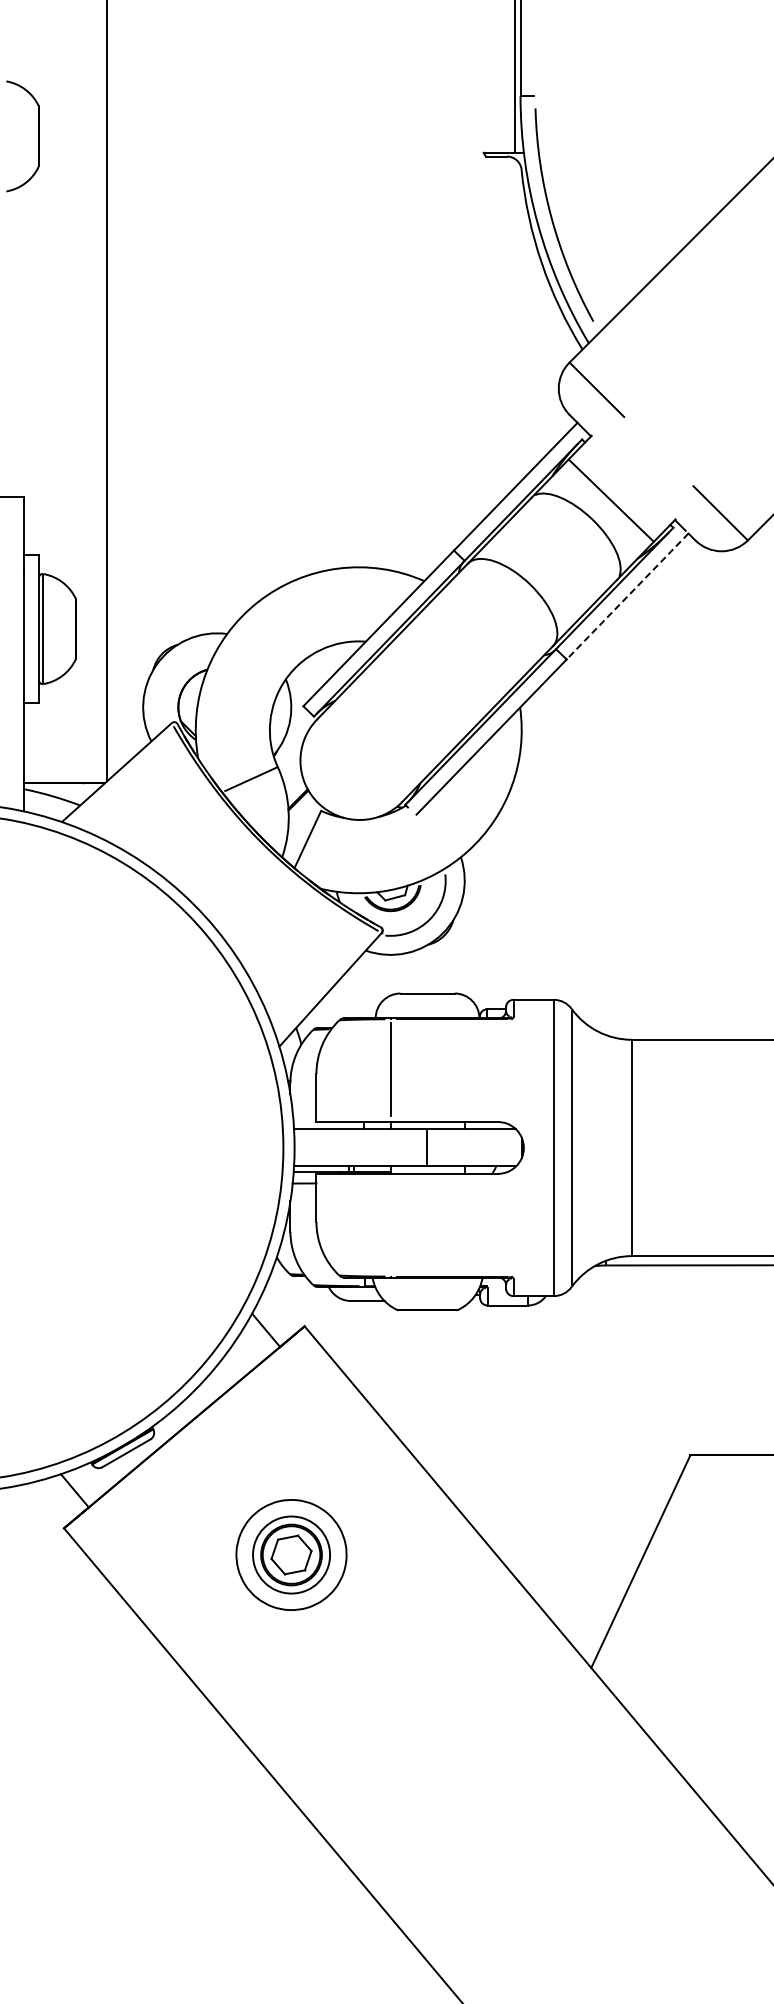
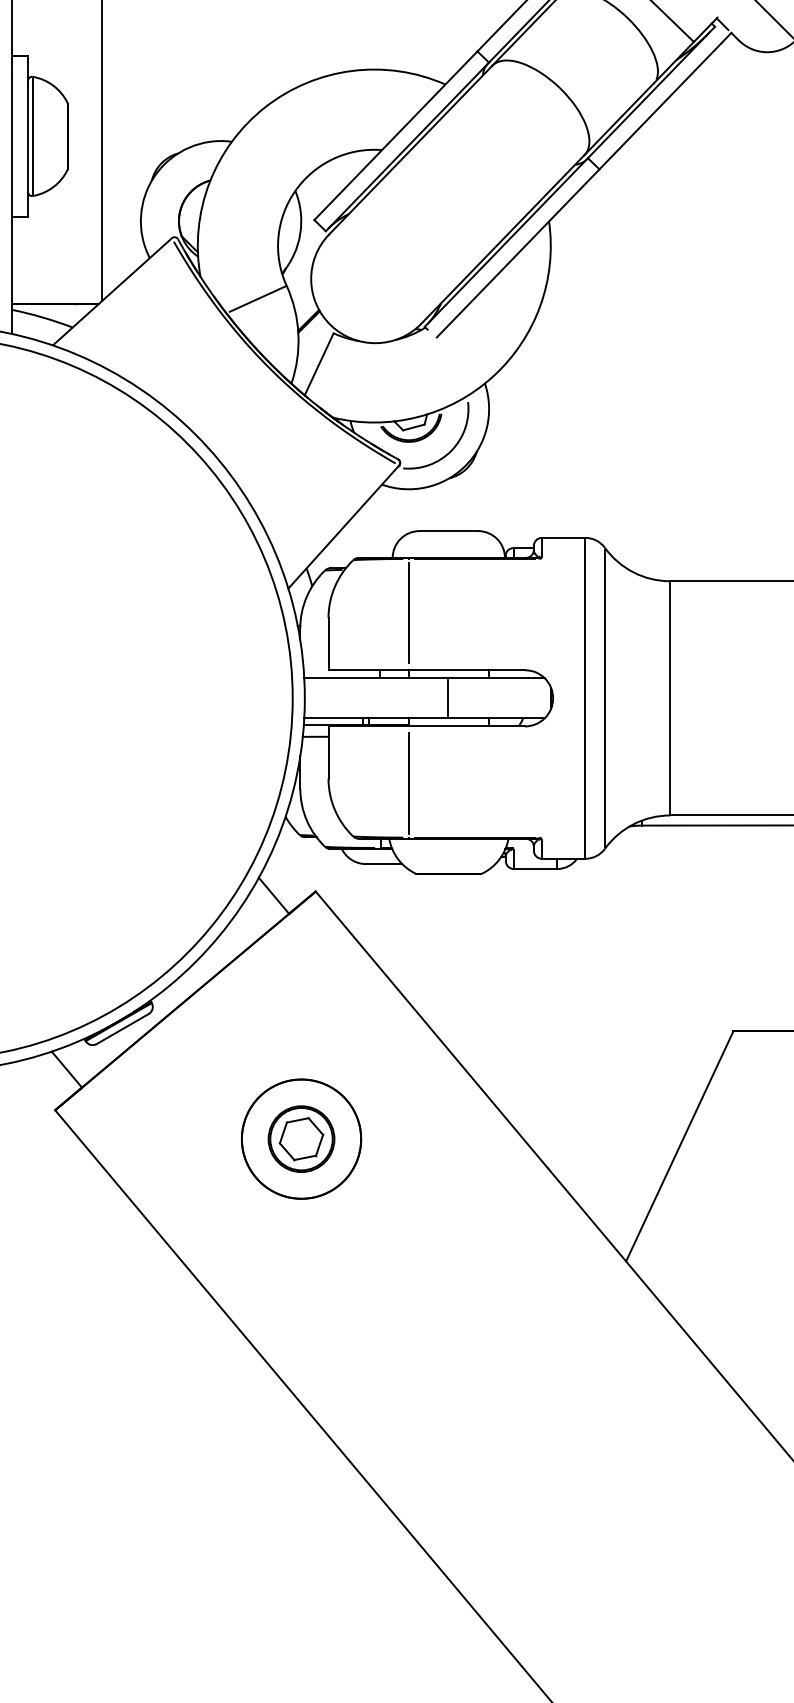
line: (627, 596) -> (665, 101), dashed -> solid
line: (390, 1226) -> (408, 783), added
circle: (291, 1555) -> (301, 1139), size x1.43

